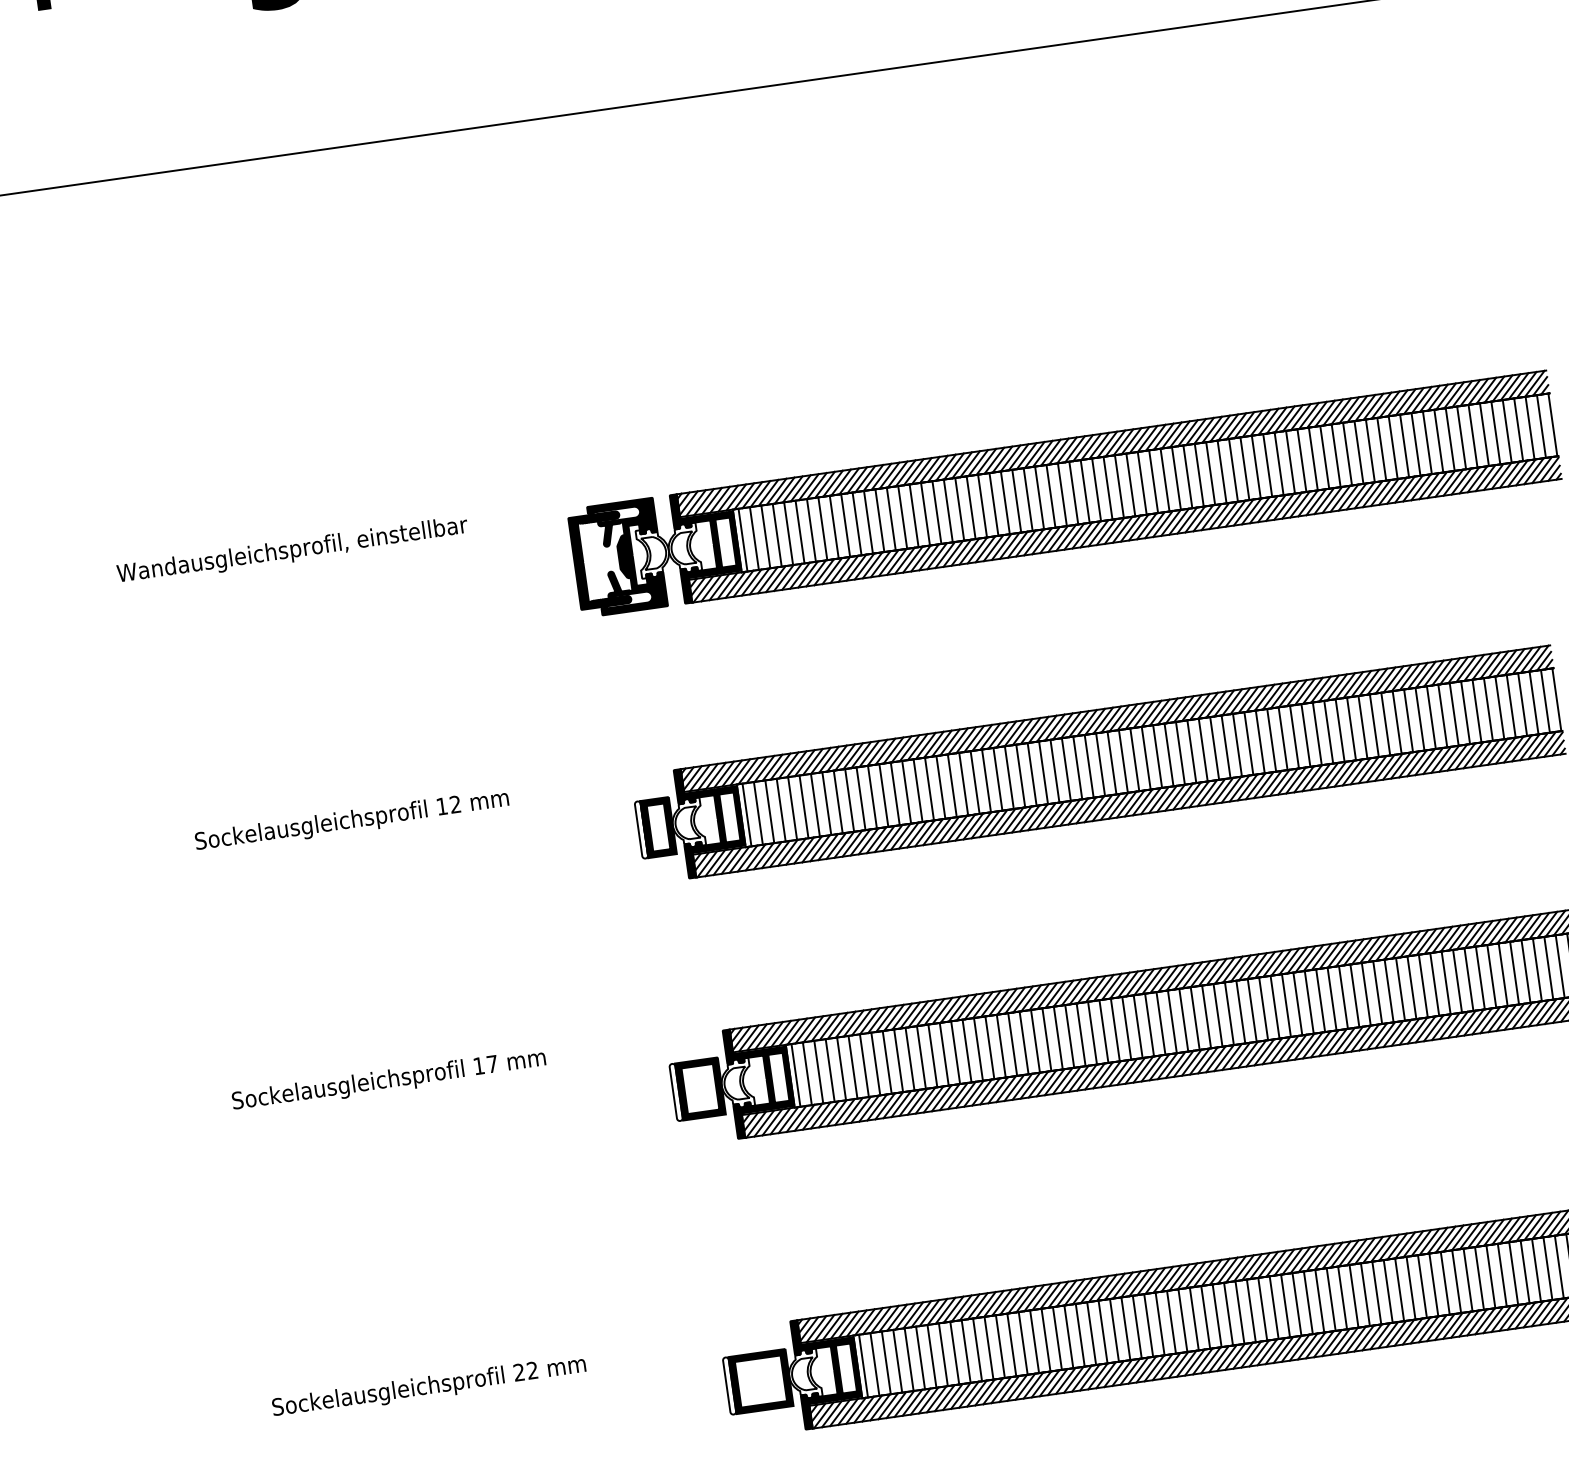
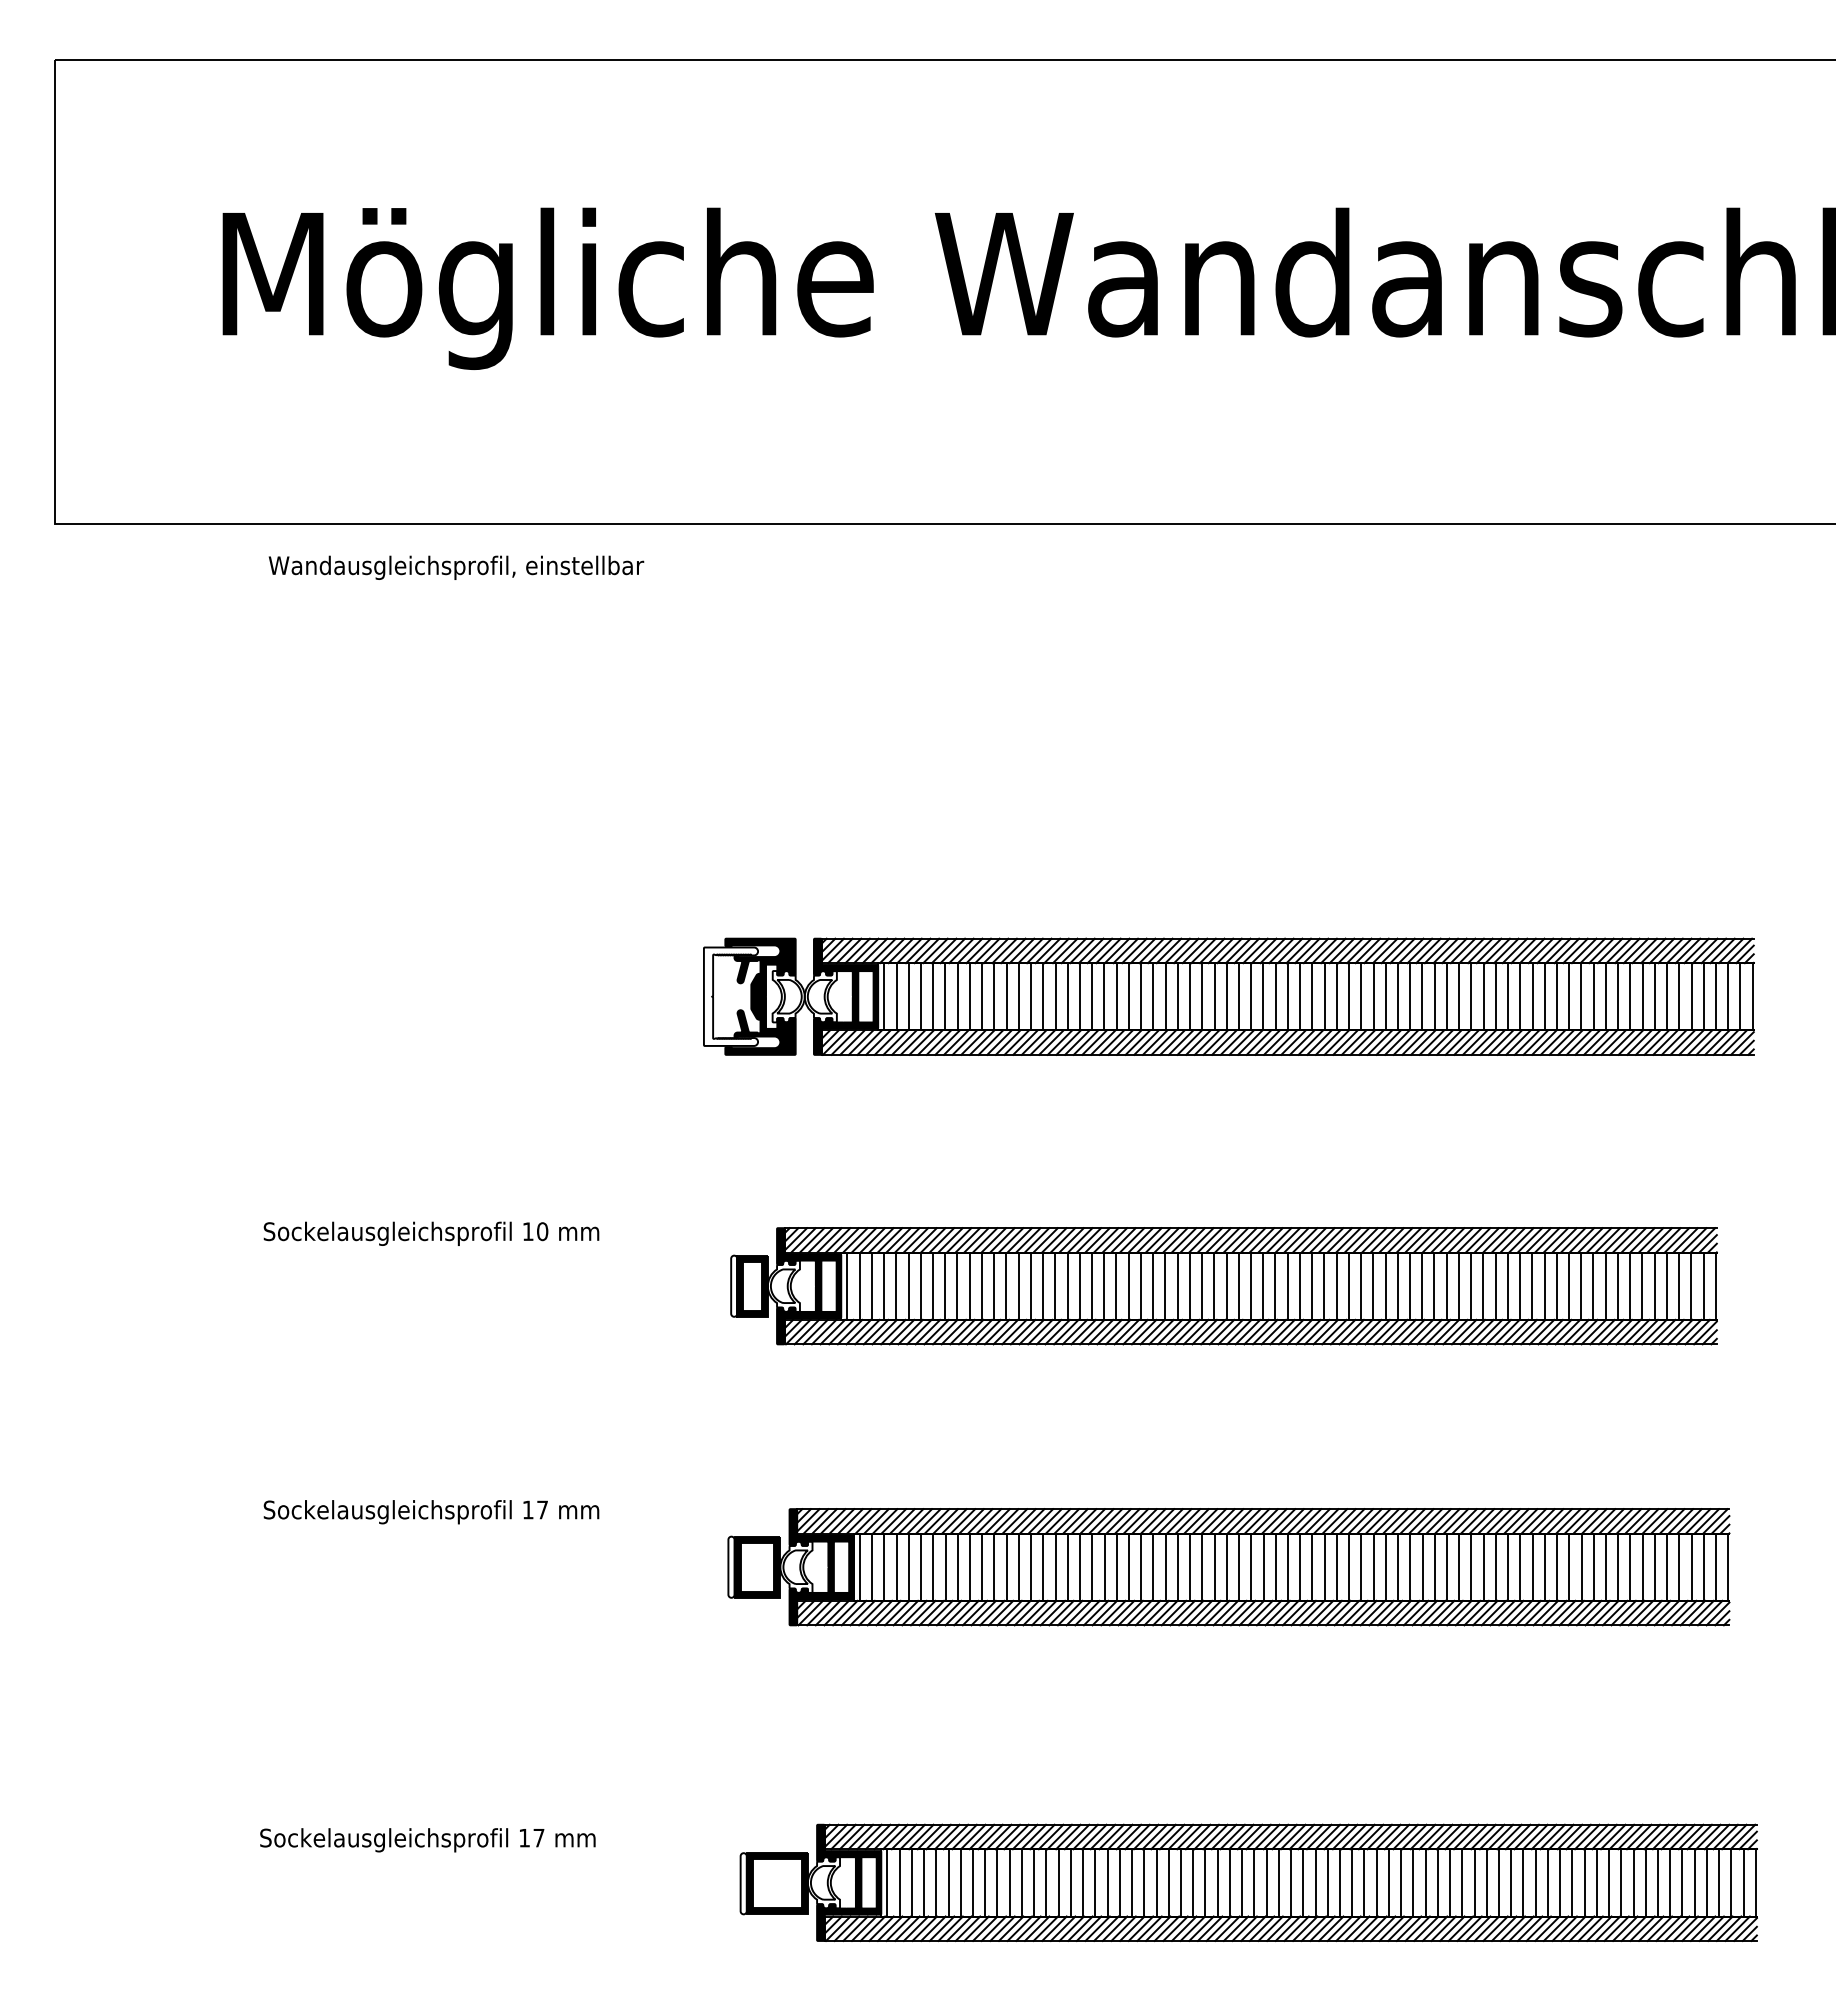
text: (292, 550) -> (456, 567), moved
fill: (599, 560) -> (730, 996), removed
text: (455, 804) -> (542, 1231), 12 -> 10
text: (525, 1371) -> (531, 1837), 22 -> 17

